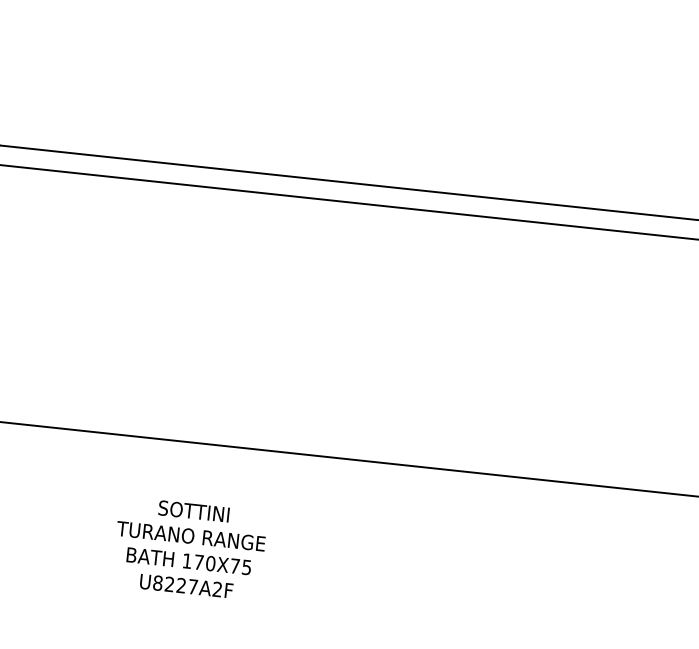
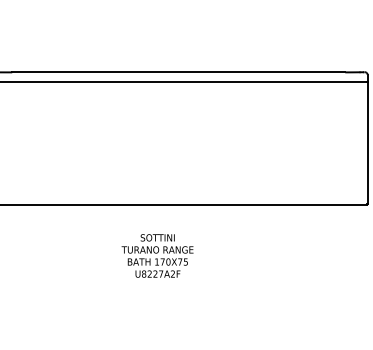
text: (189, 547) -> (157, 255), moved

